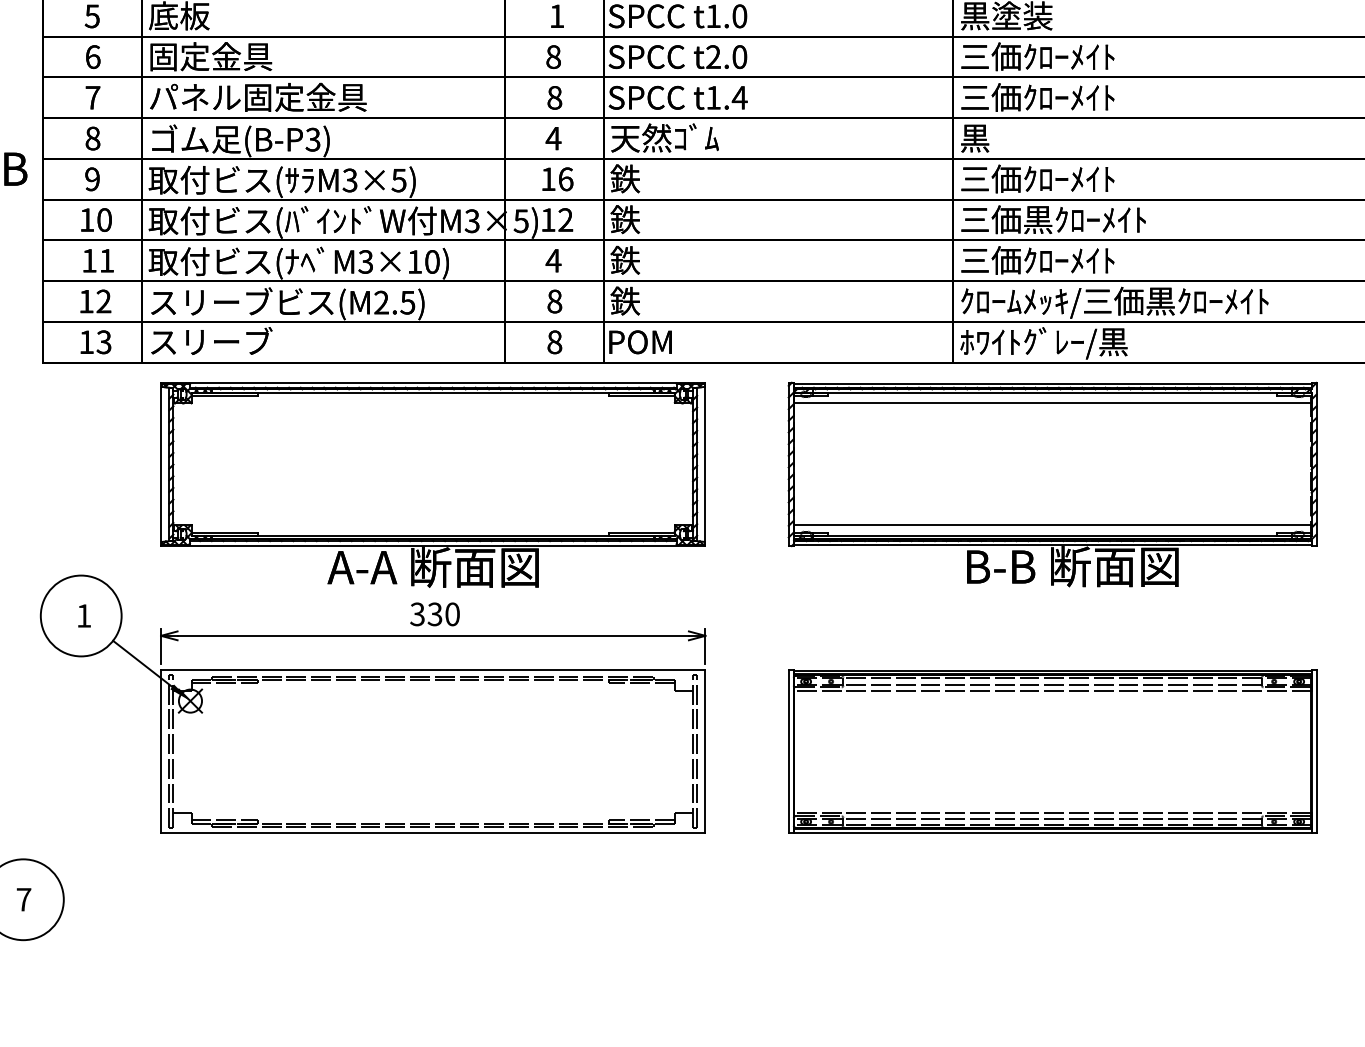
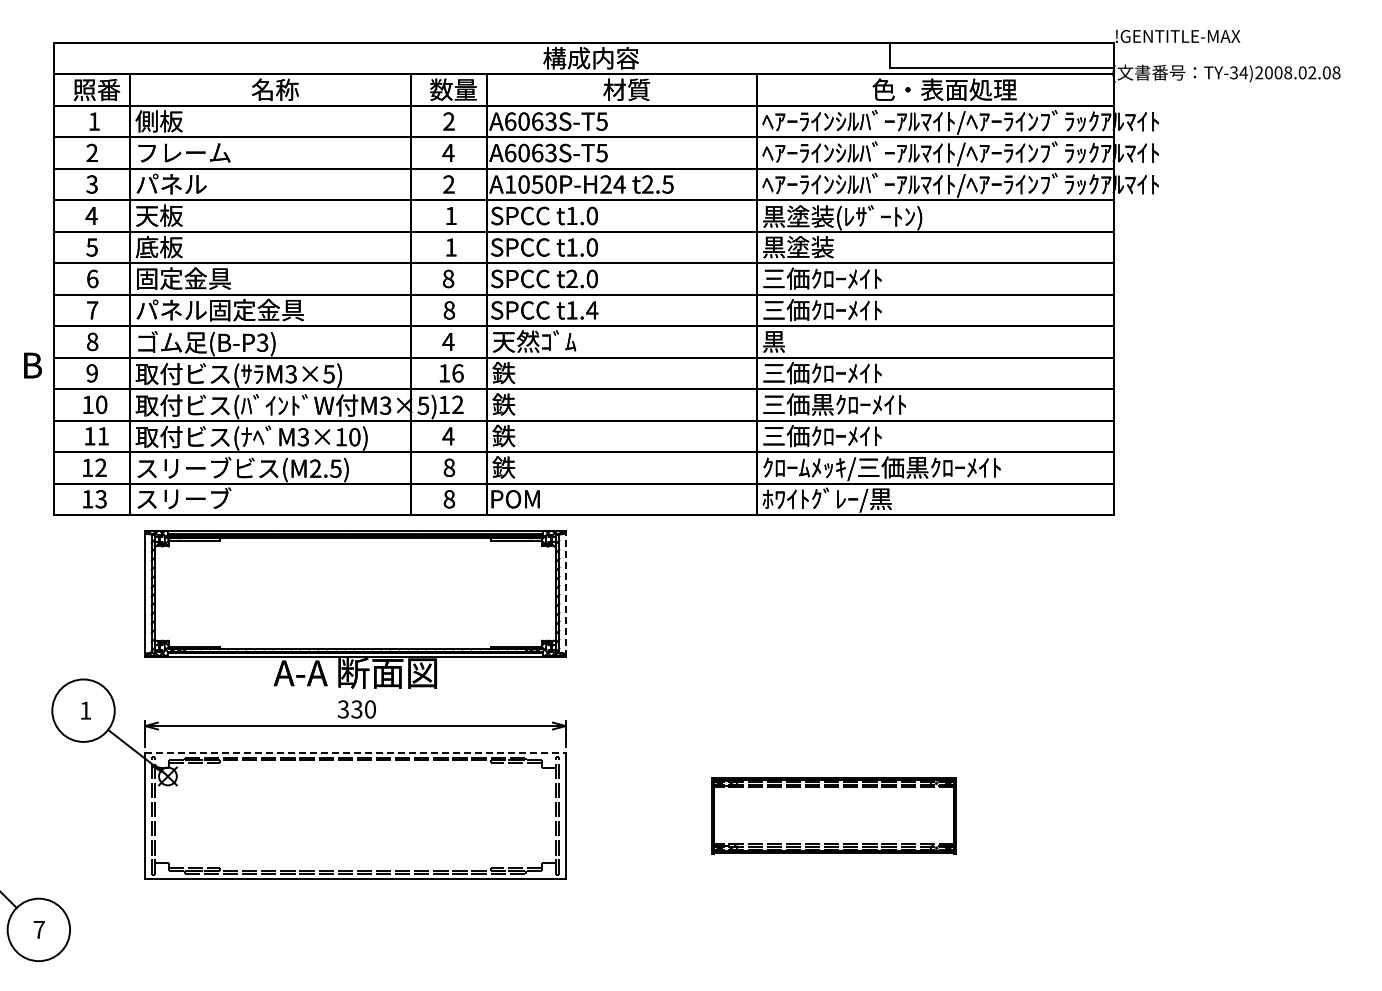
line: (705, 464) -> (565, 593), solid -> dashed
part: (1052, 483) -> (833, 608), removed
line: (433, 670) -> (355, 752), solid -> dashed
part: (1052, 751) -> (833, 815), size x0.6

